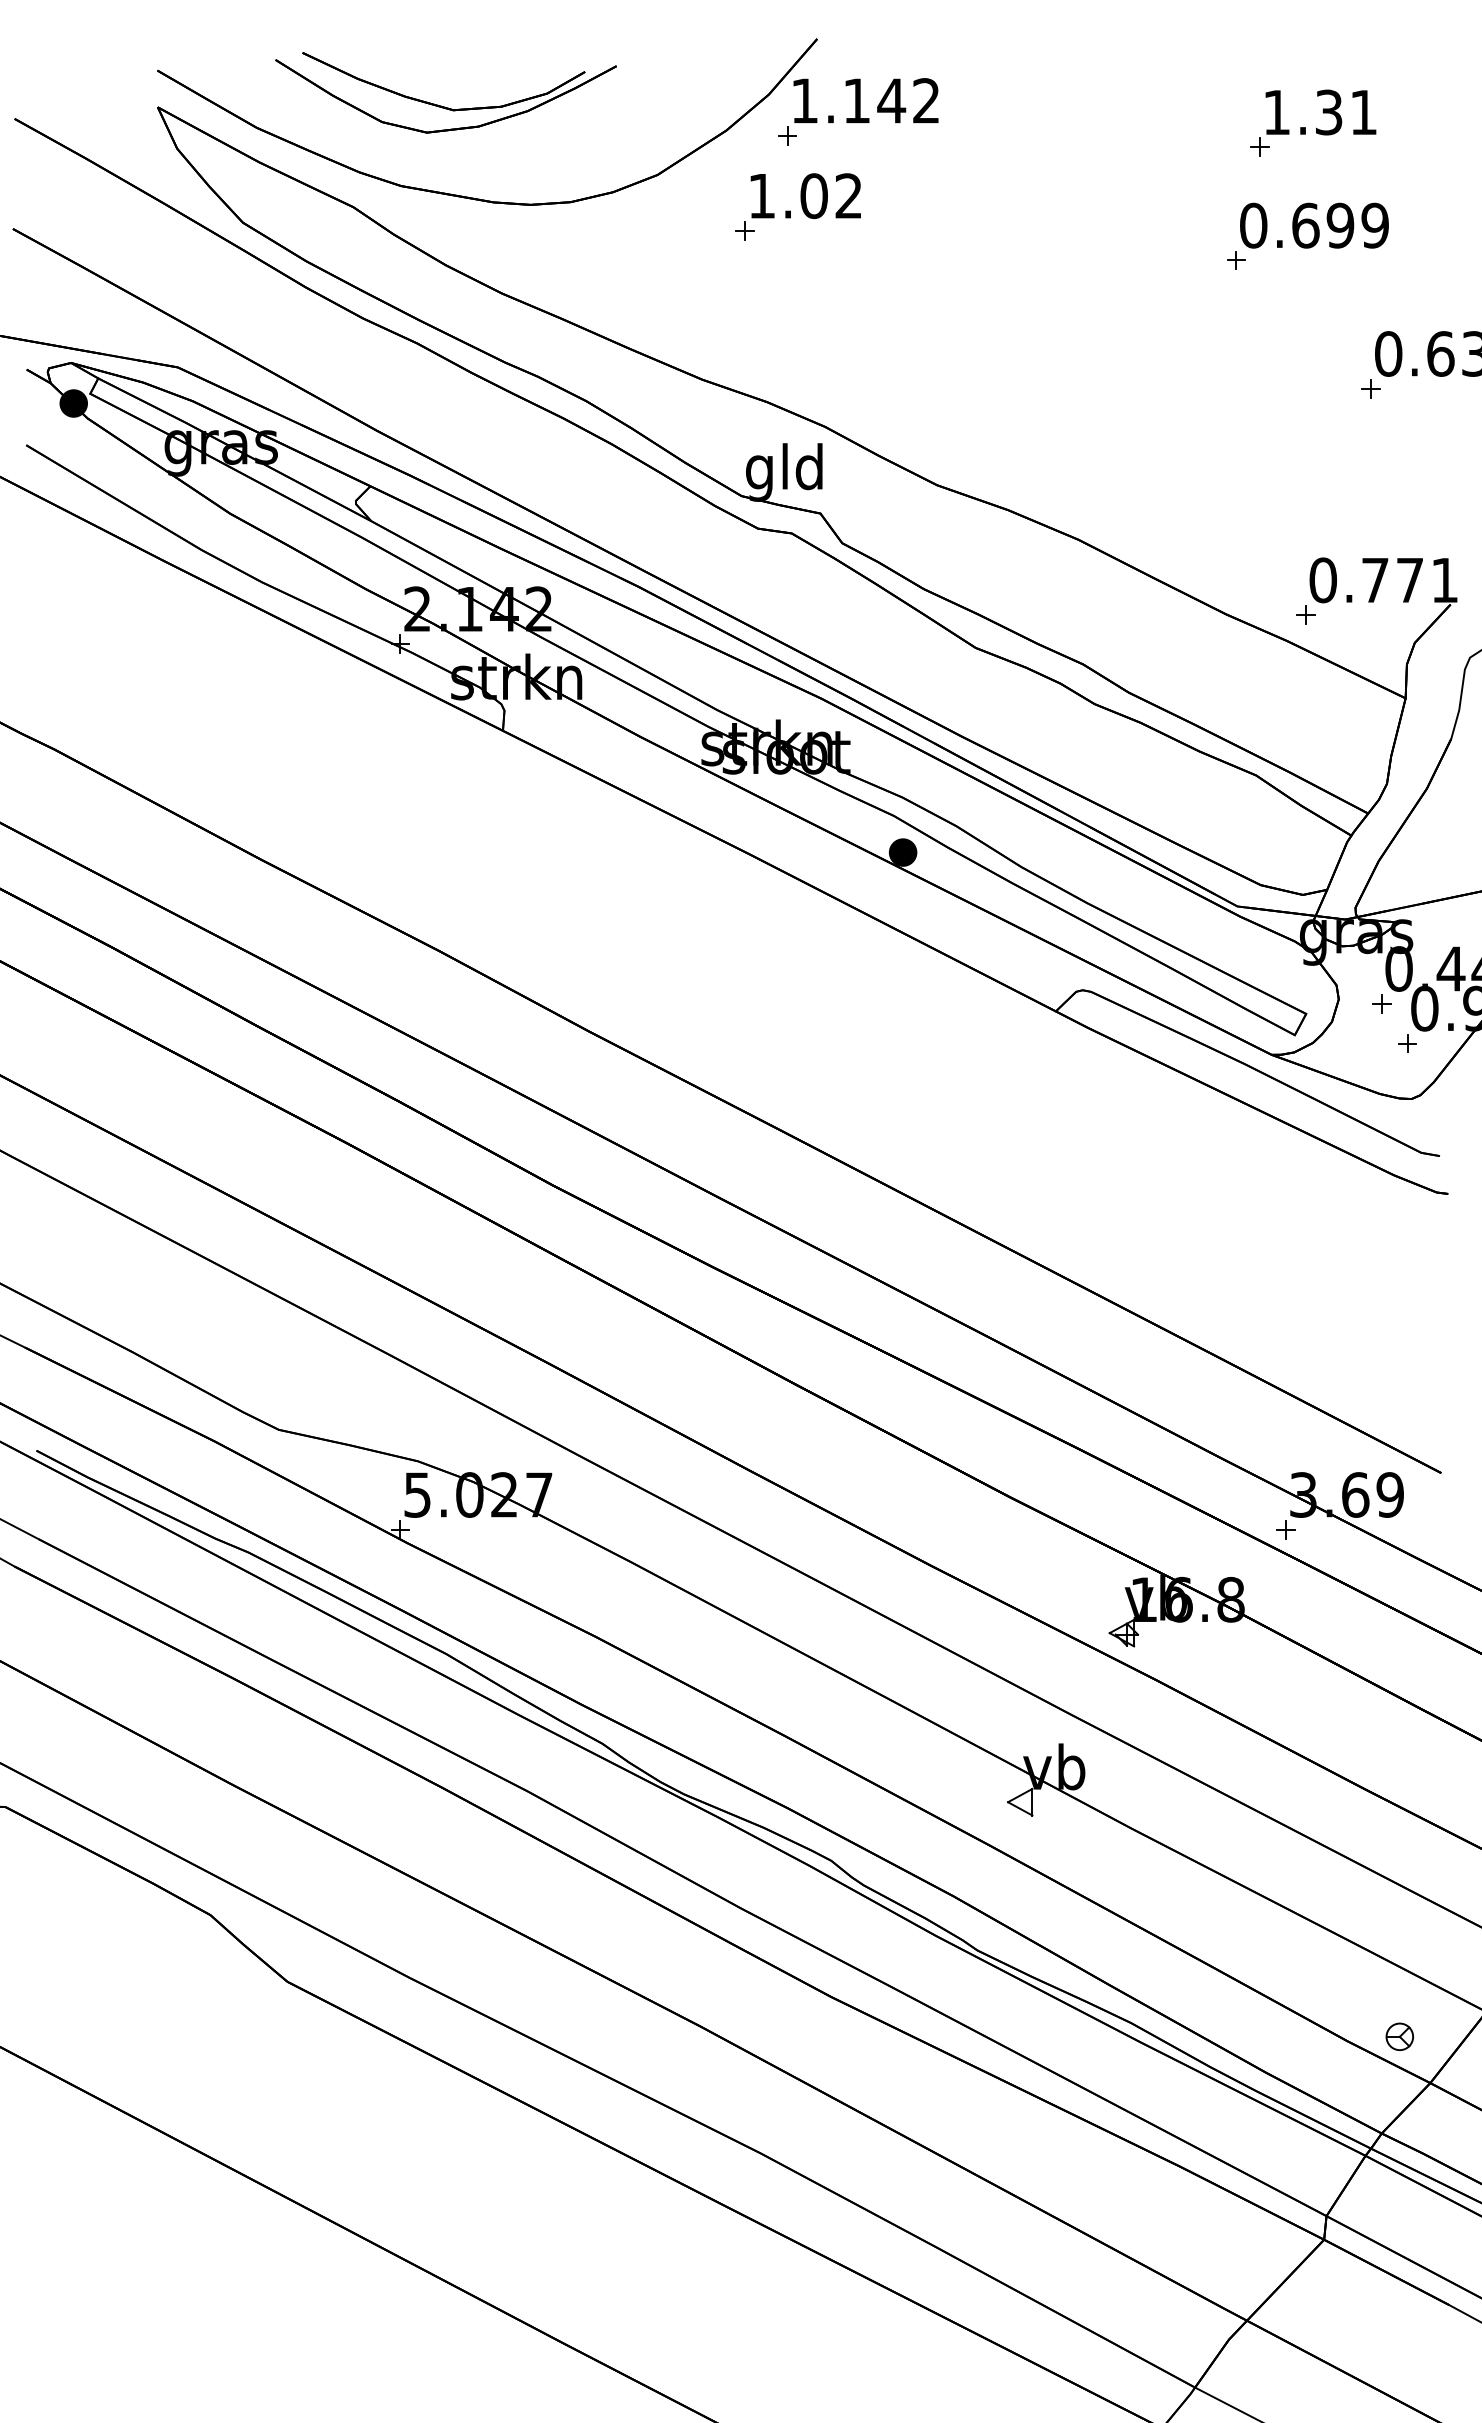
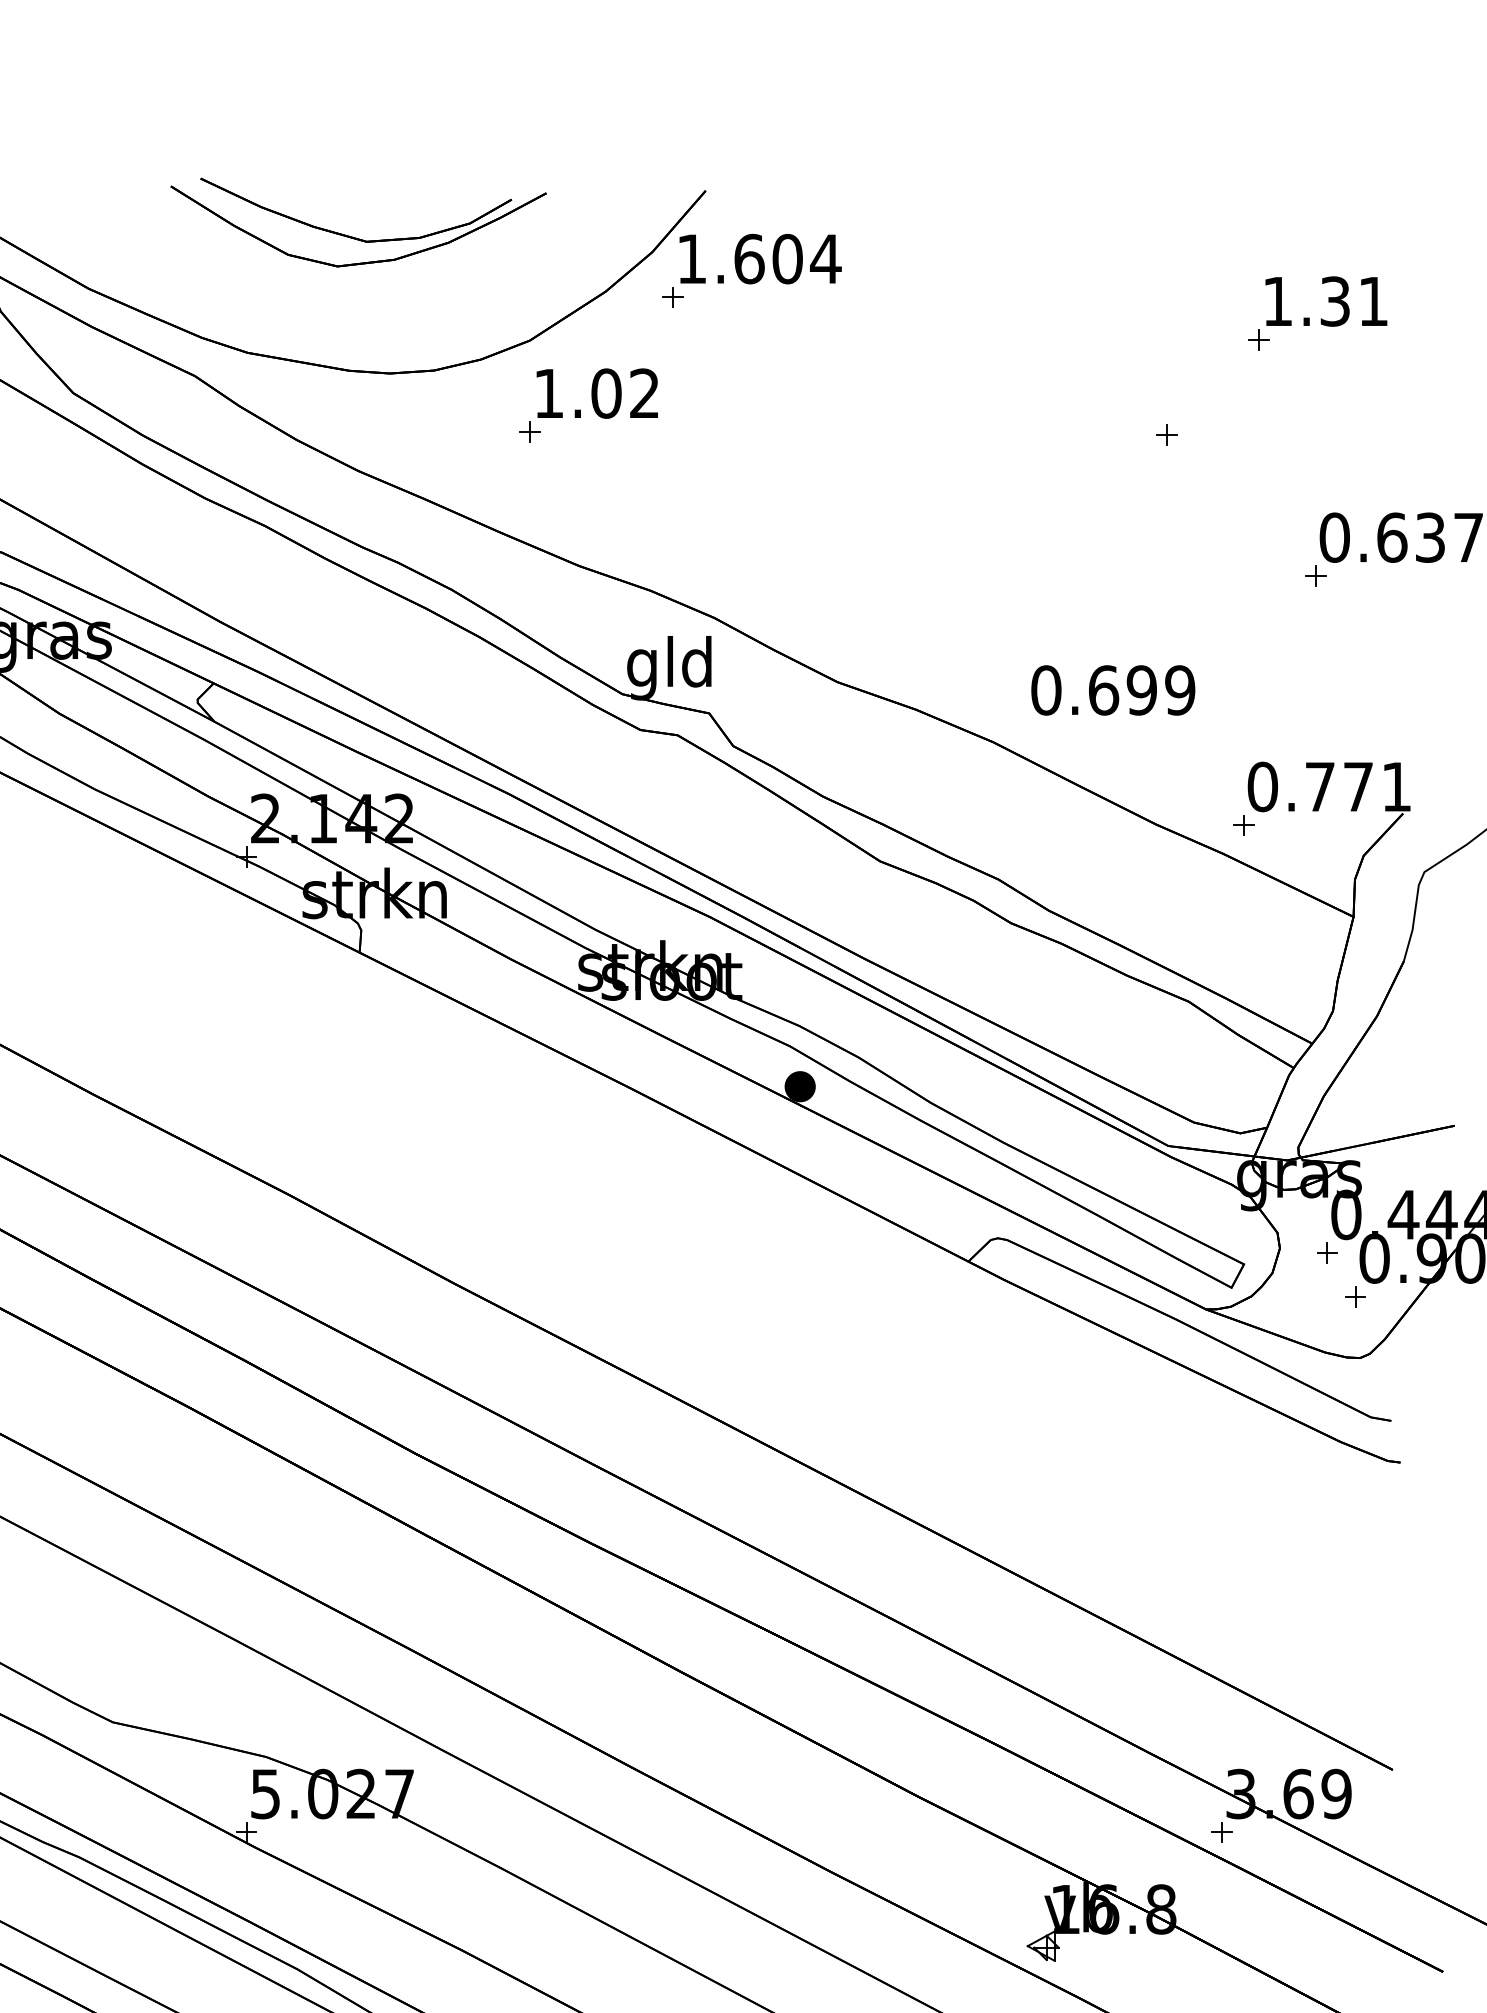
text: (891, 100) -> (787, 258), 1.142 -> 1.604
part: (441, 105) -> (353, 236), moved
part: (1313, 122) -> (1318, 312), moved
part: (797, 206) -> (588, 405), moved
text: (1314, 225) -> (1113, 690), moved

